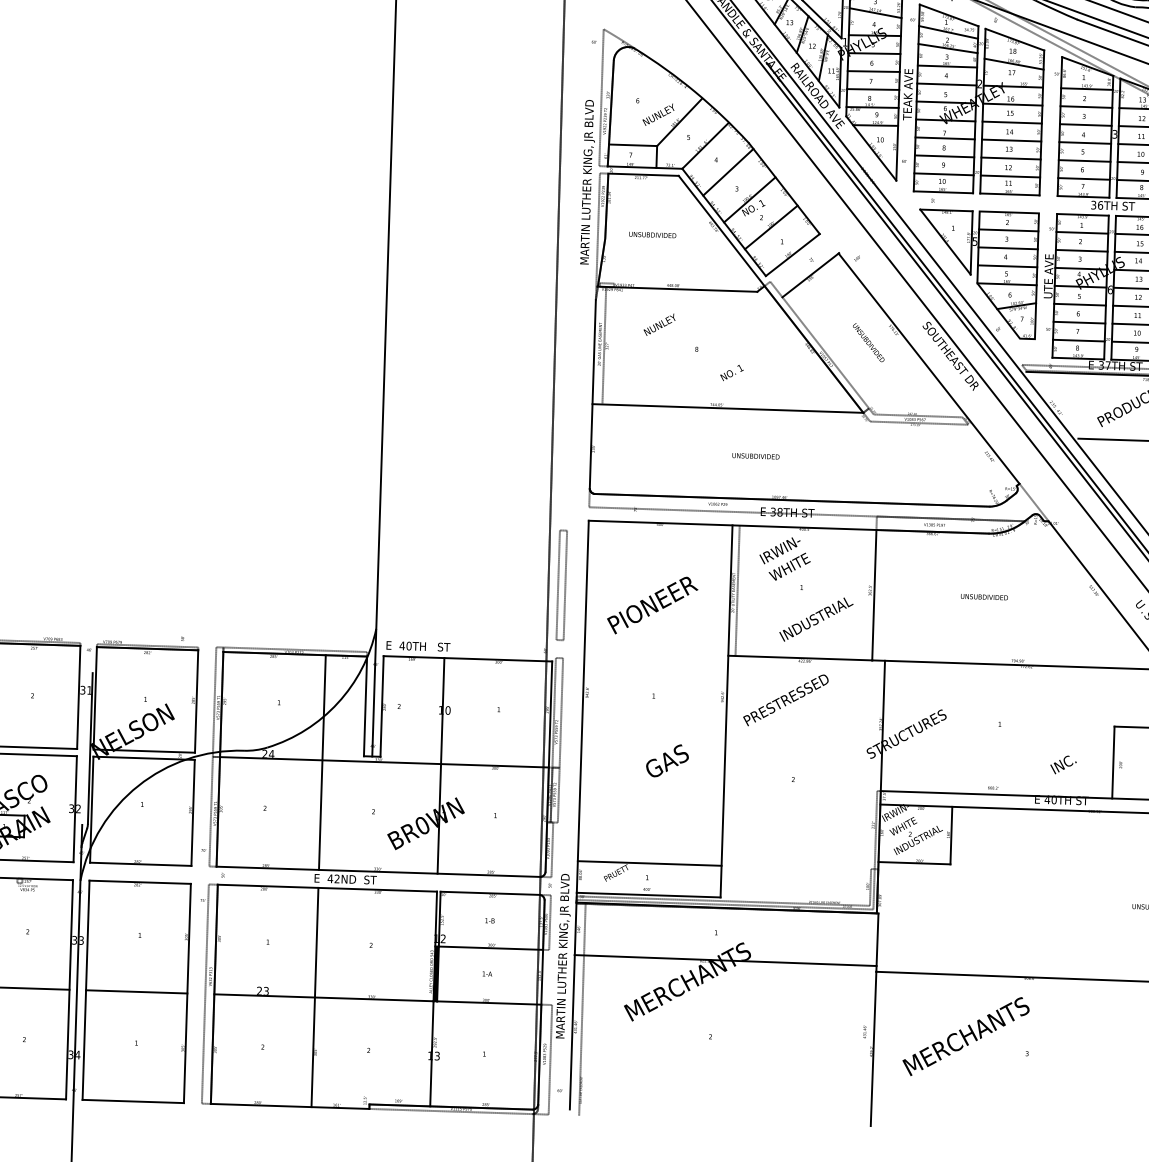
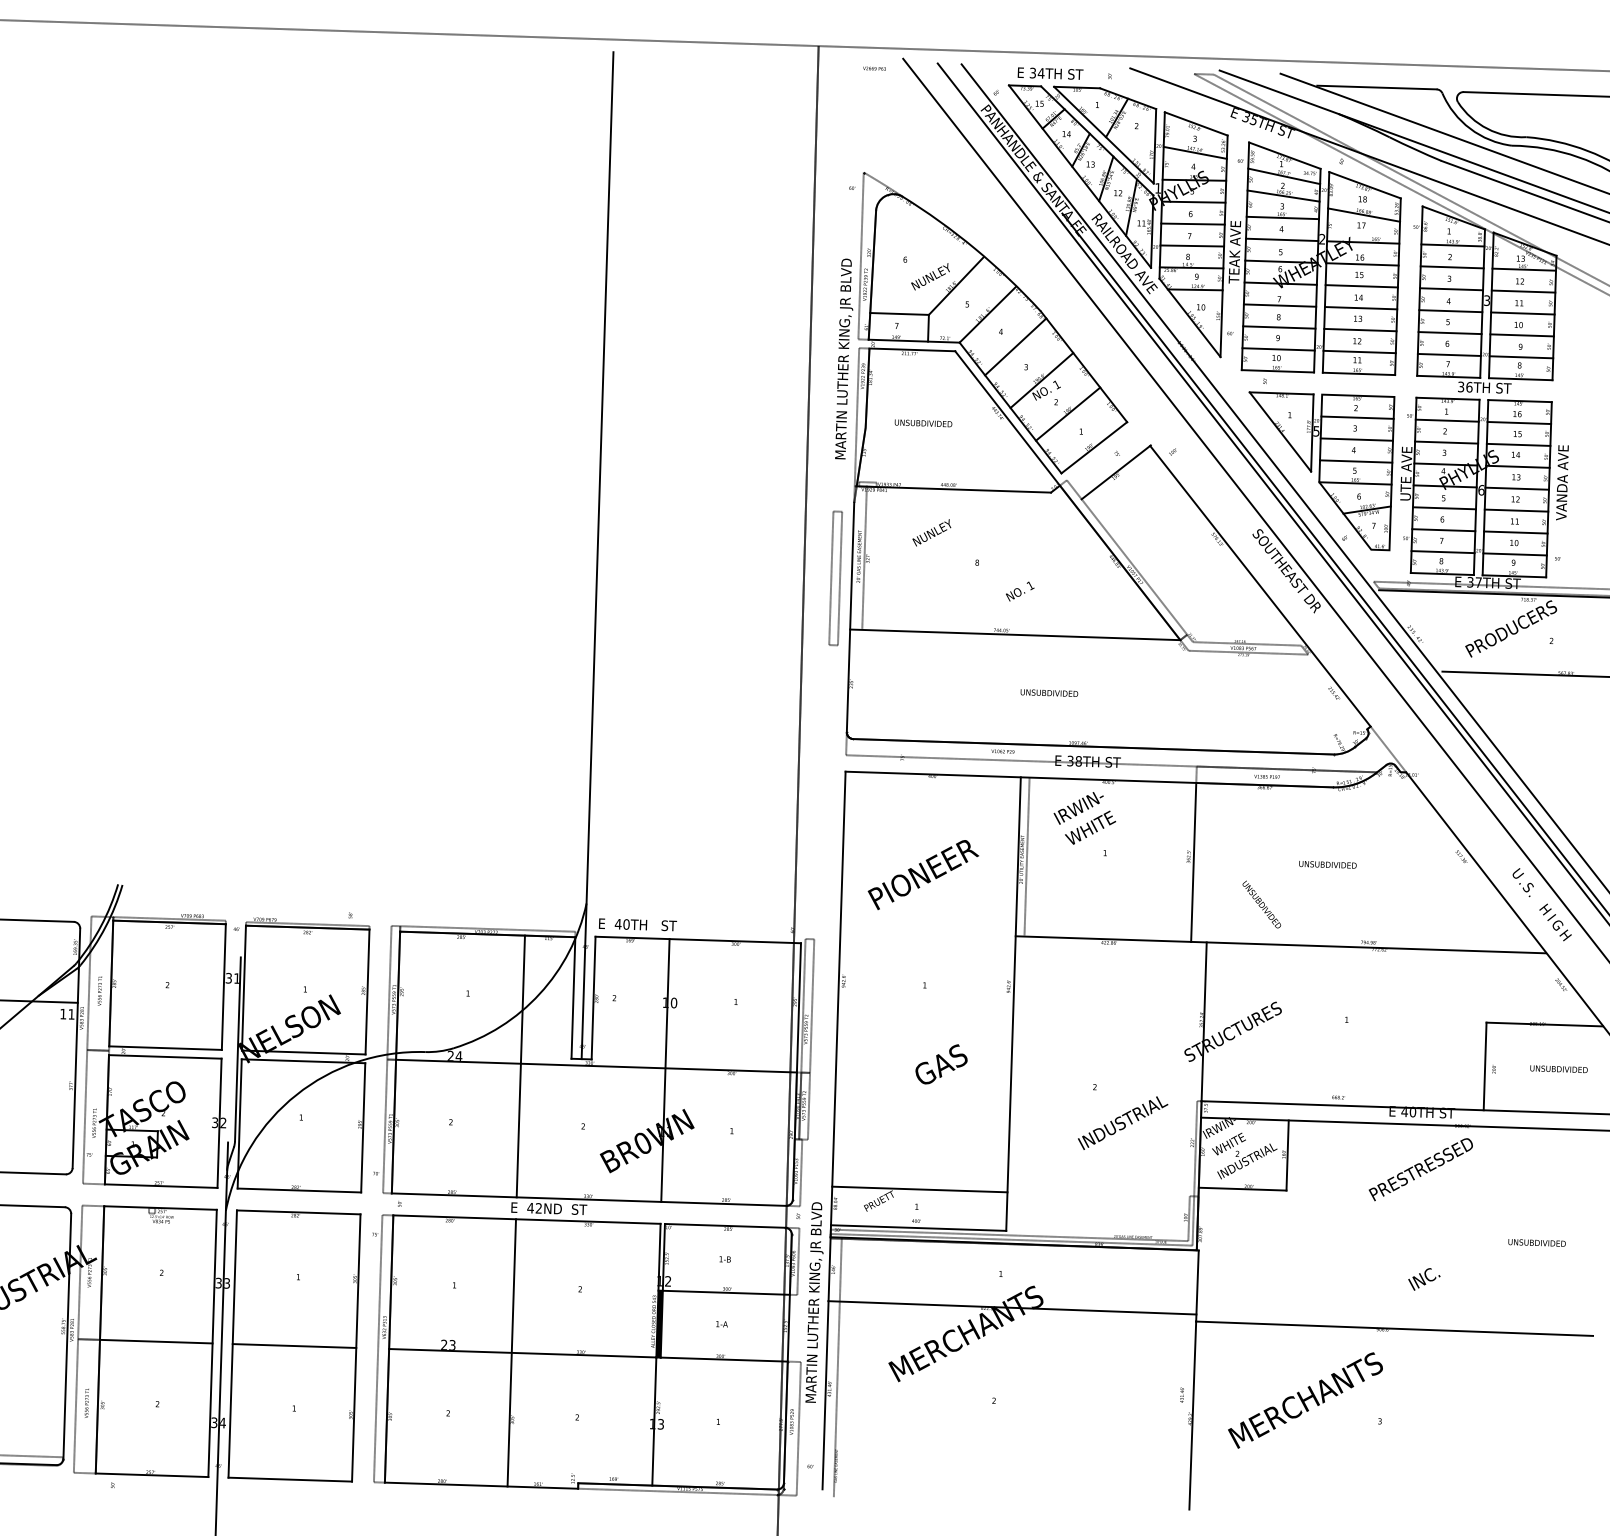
text: (868, 342) -> (1261, 904), moved
part: (561, 585) -> (835, 578), moved
text: (816, 619) -> (1123, 1122), moved
text: (785, 700) -> (1420, 1169), moved
text: (1063, 765) -> (1424, 1279), moved

